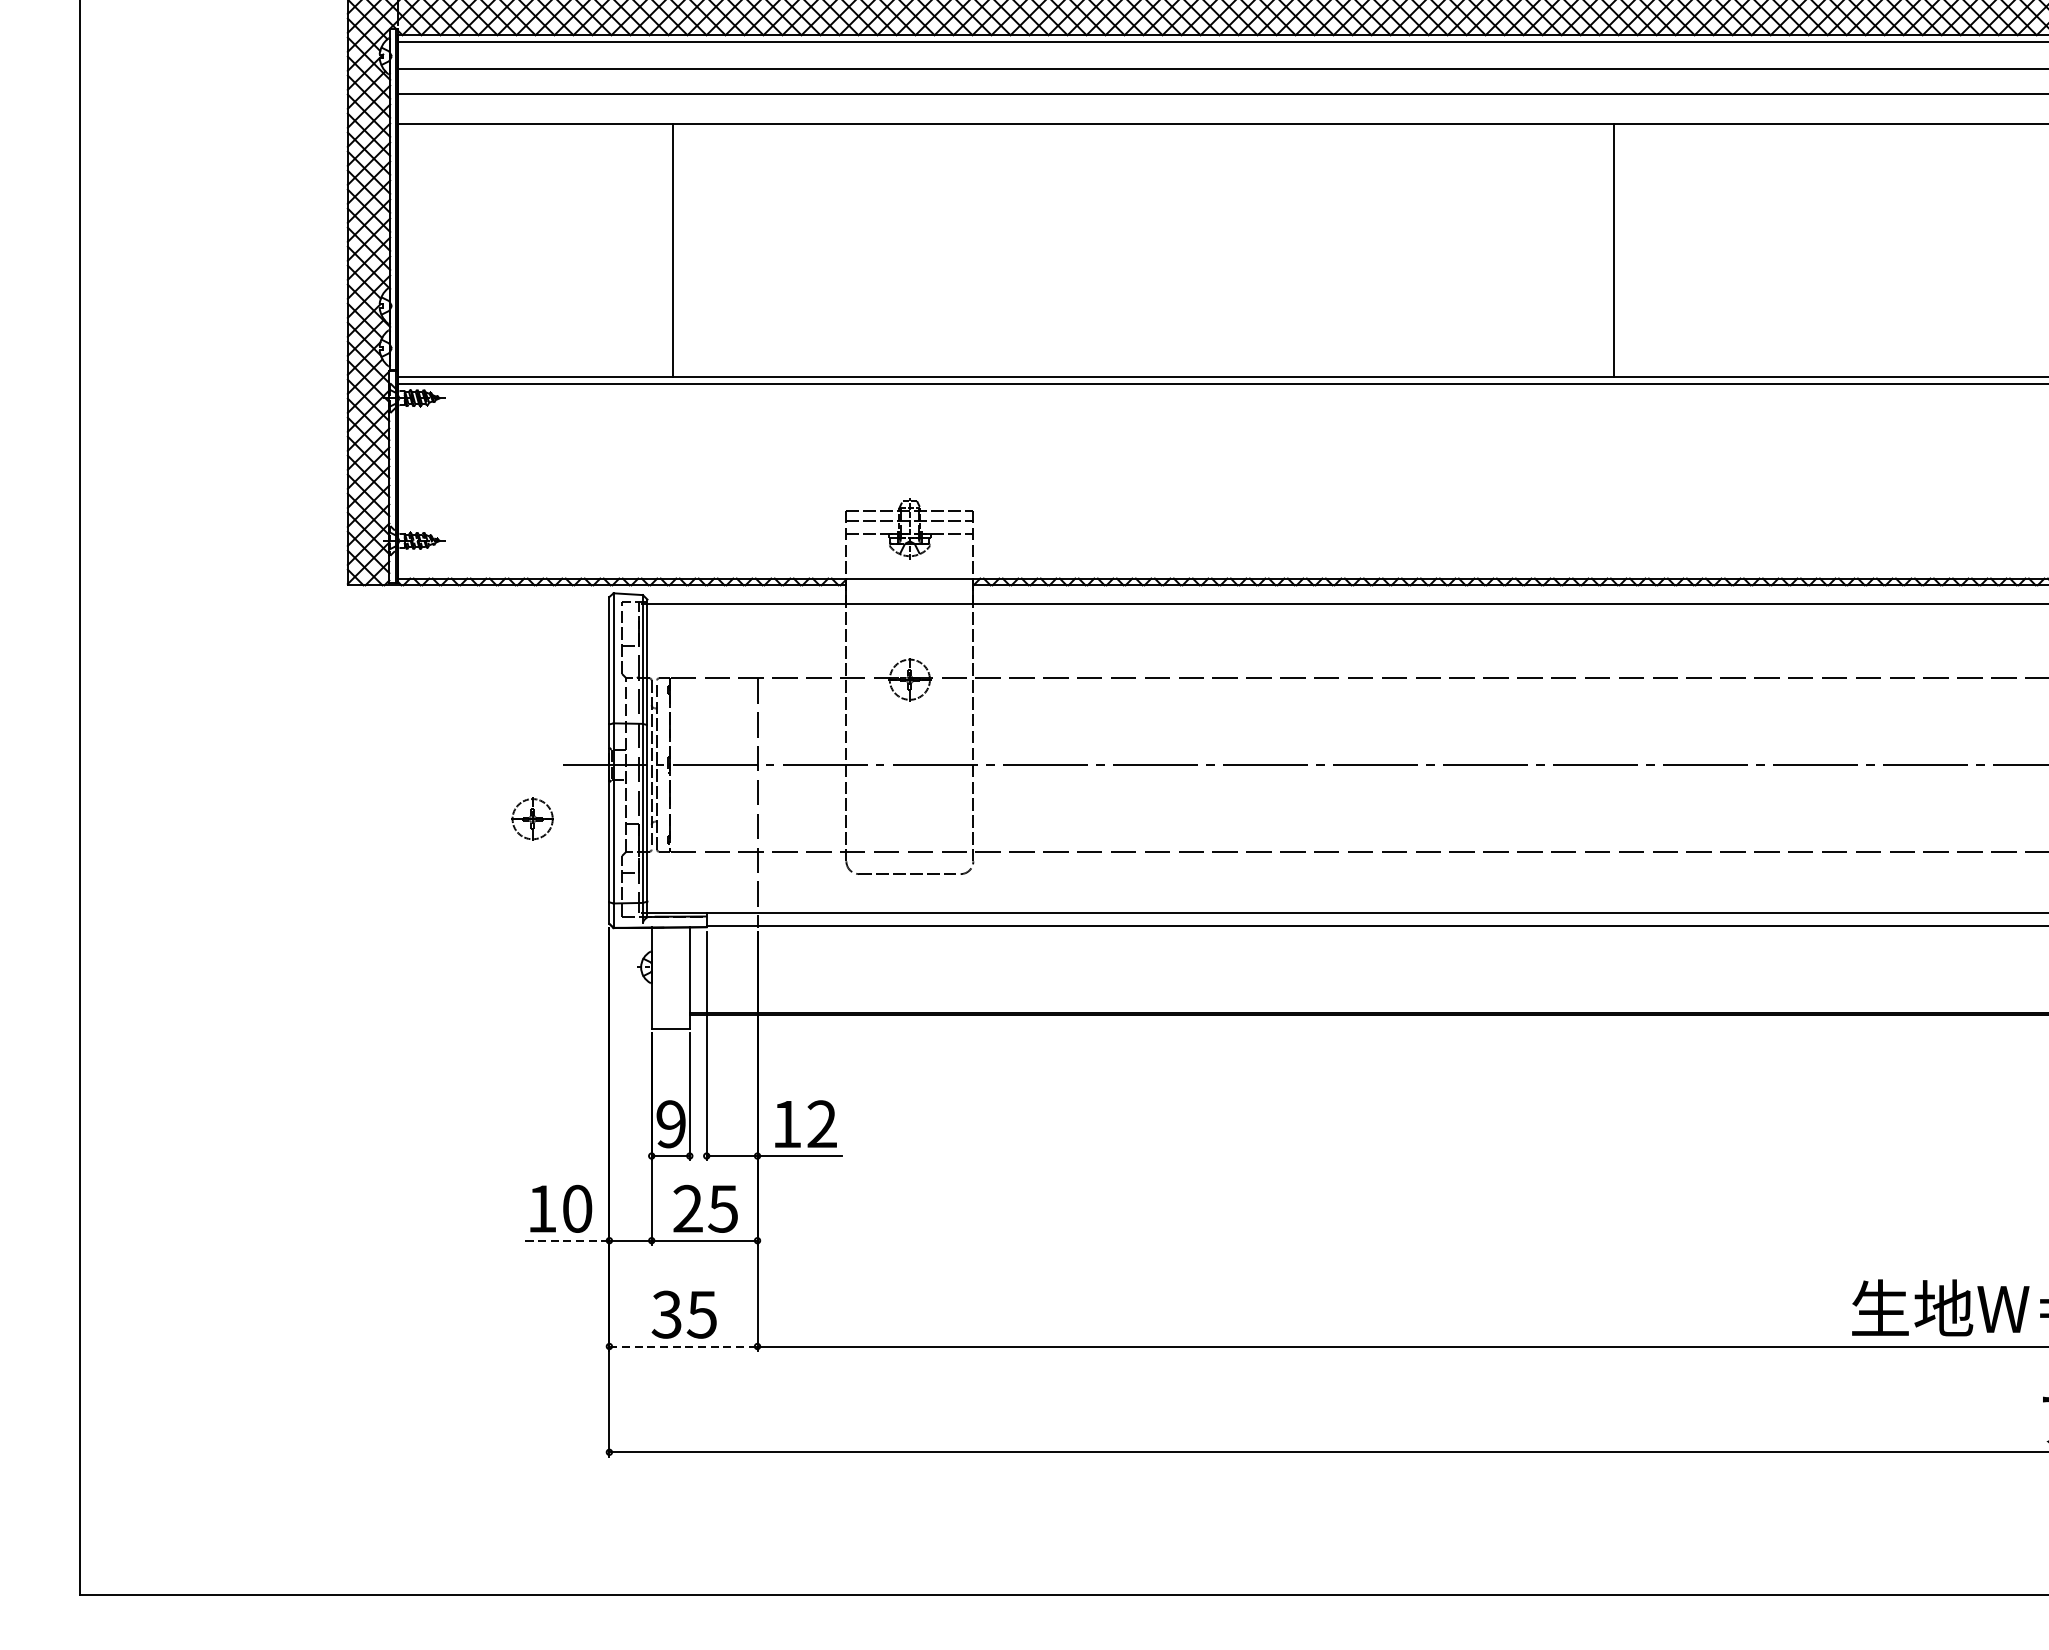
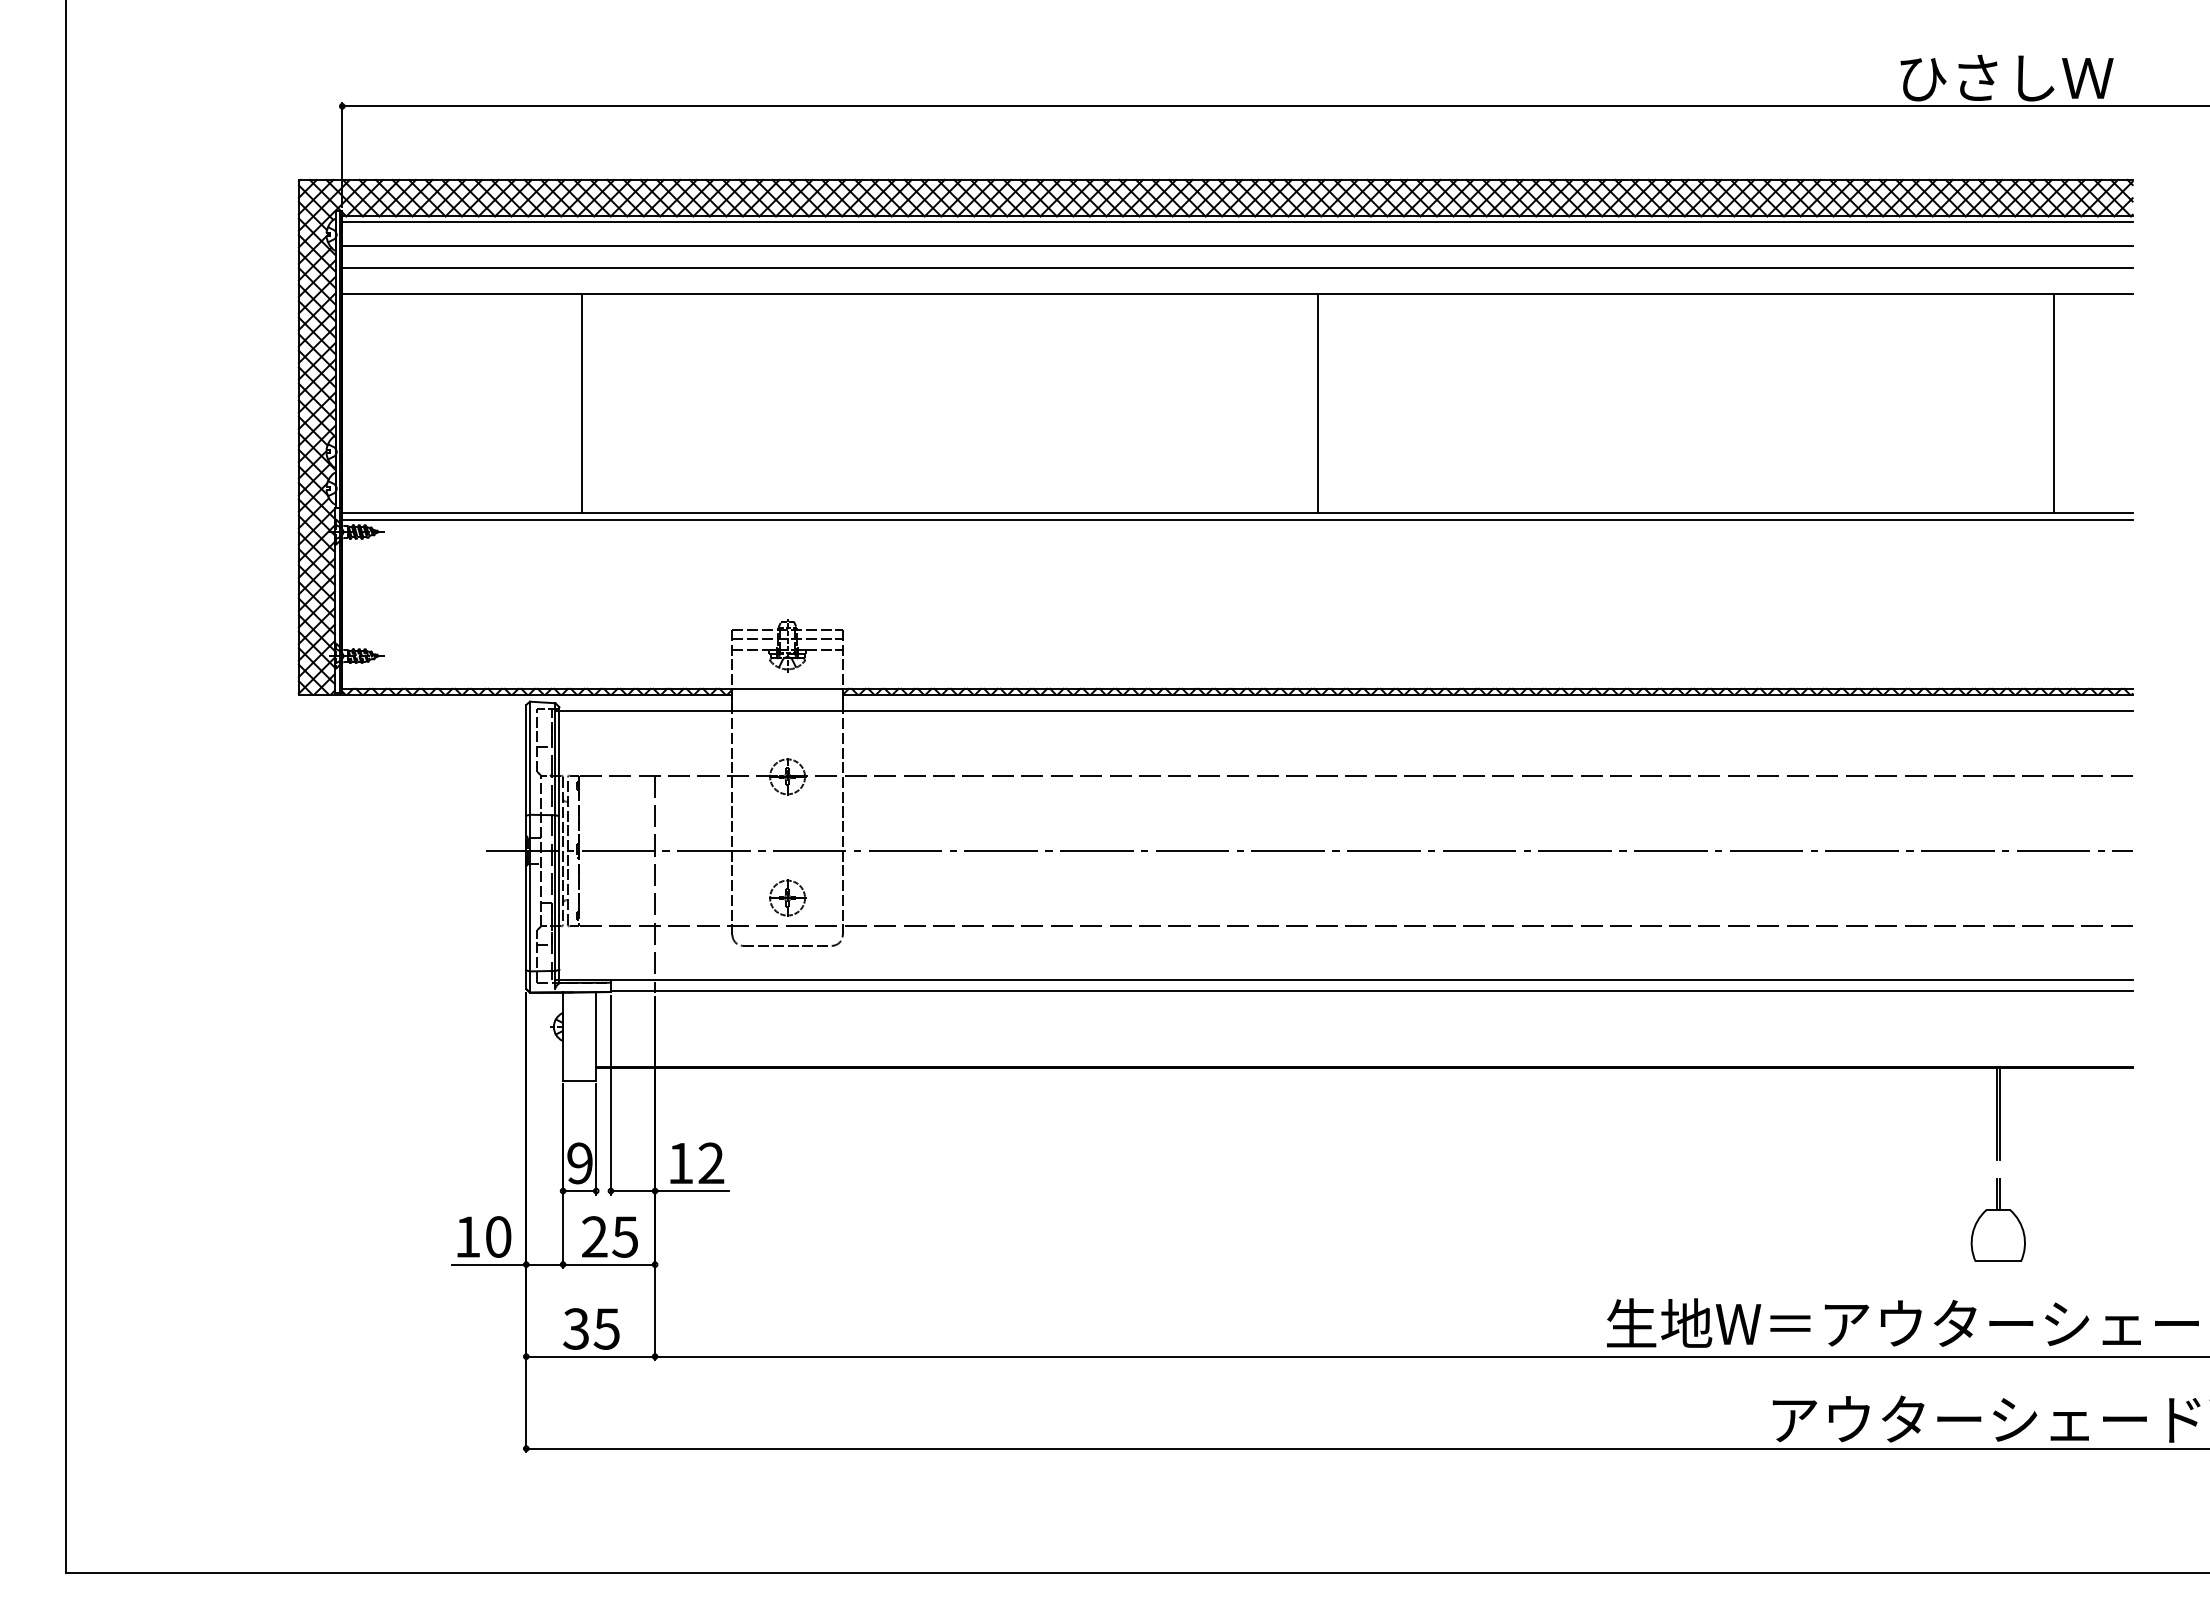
line: (1613, 250) -> (1317, 403), moved
part: (532, 818) -> (787, 897), moved
line: (565, 1240) -> (488, 1264), dashed -> solid
line: (684, 1346) -> (591, 1356), dashed -> solid

